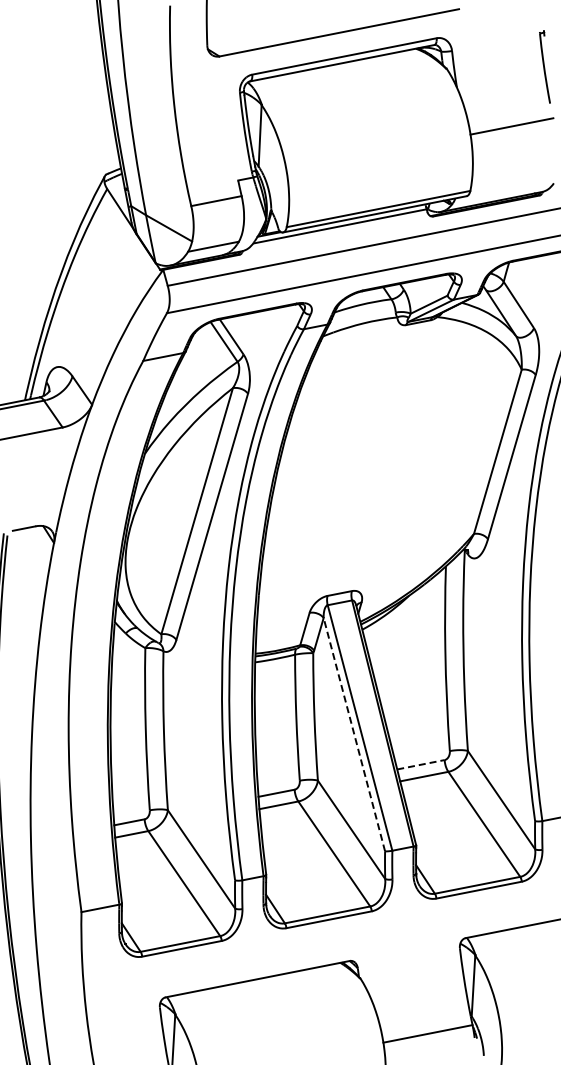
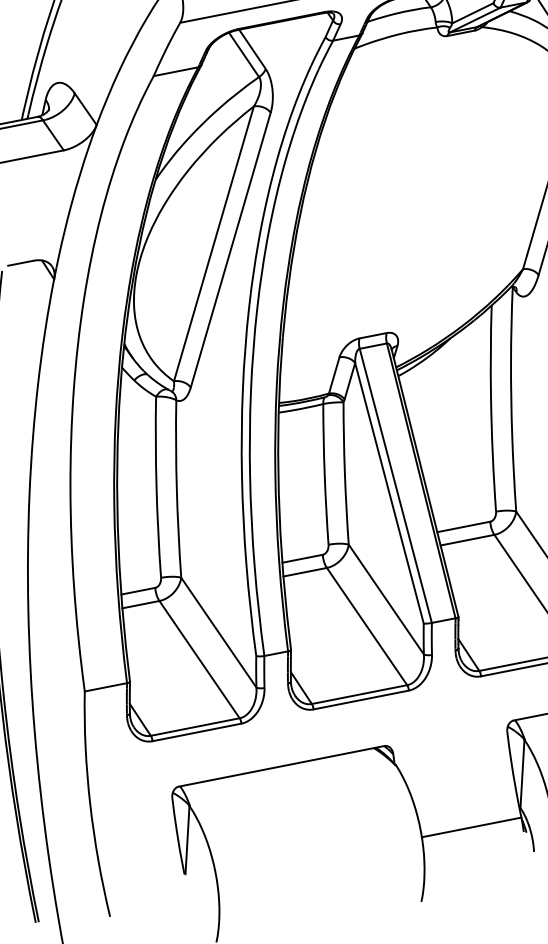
line: (354, 734) -> (389, 493), dashed -> solid
line: (421, 764) -> (464, 526), dashed -> solid

